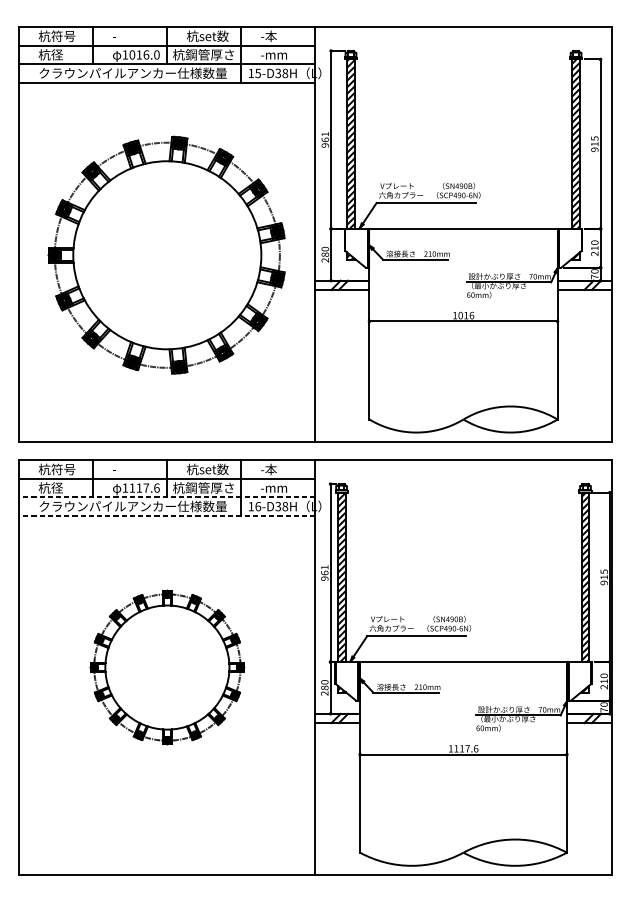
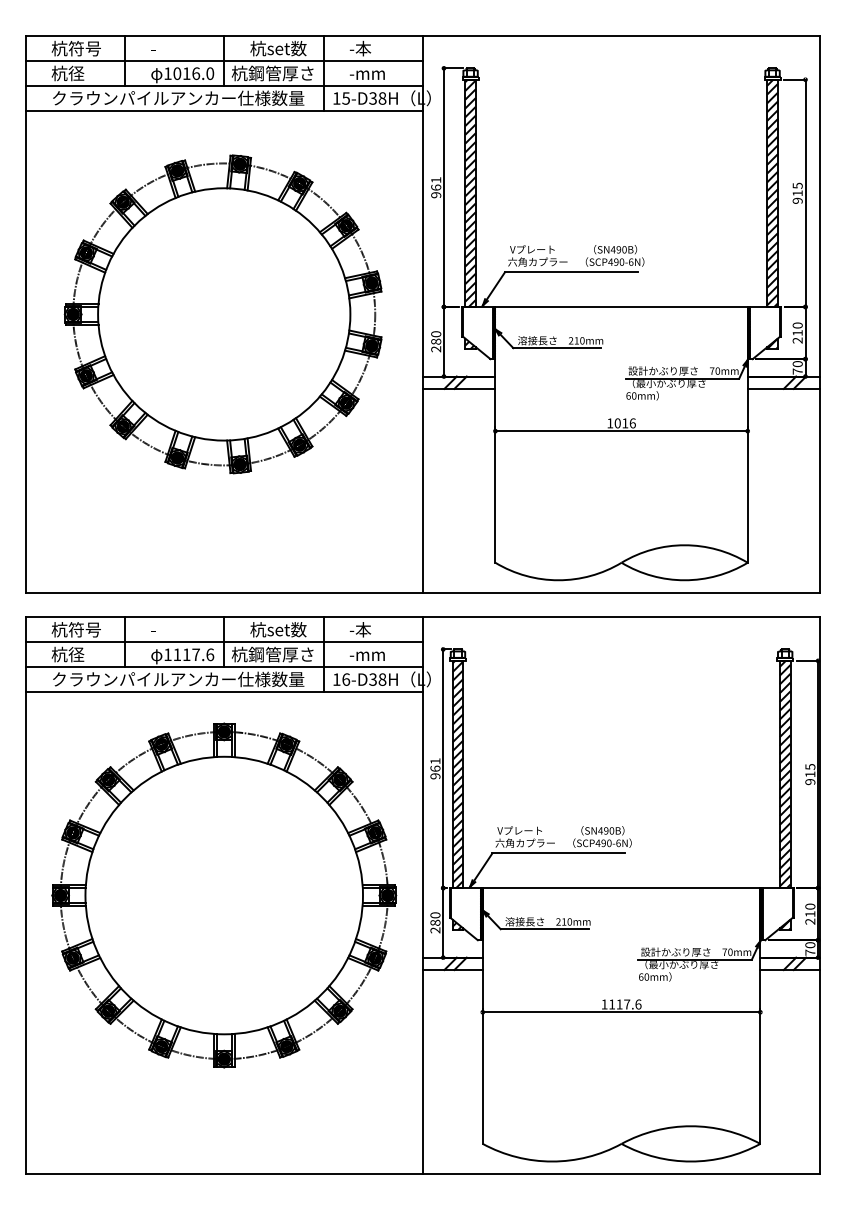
part: (166, 255) -> (222, 314), moved
line: (167, 497) -> (224, 667), dashed -> solid
line: (167, 515) -> (224, 691), dashed -> solid
part: (167, 667) -> (224, 895), size x1.67

